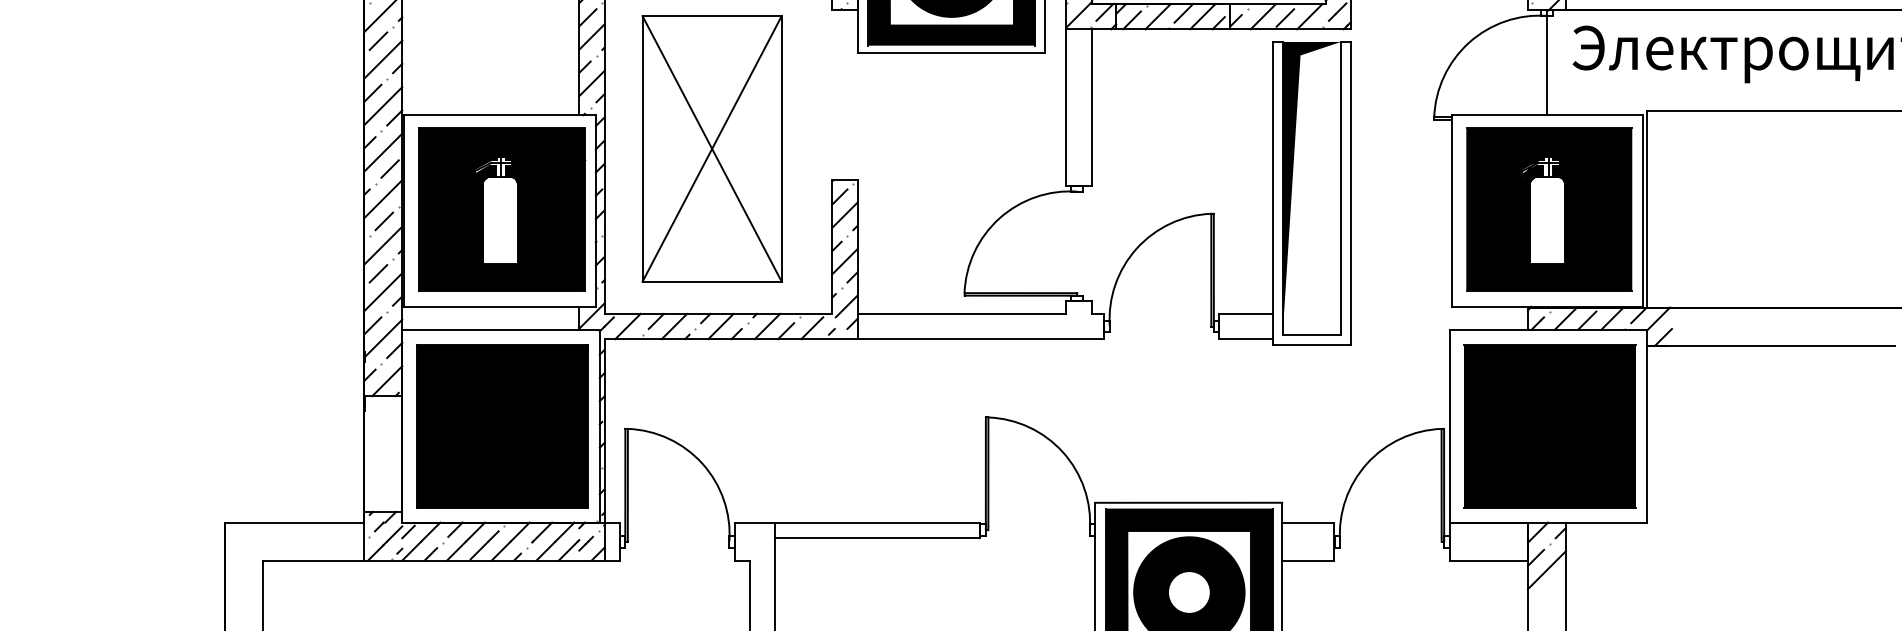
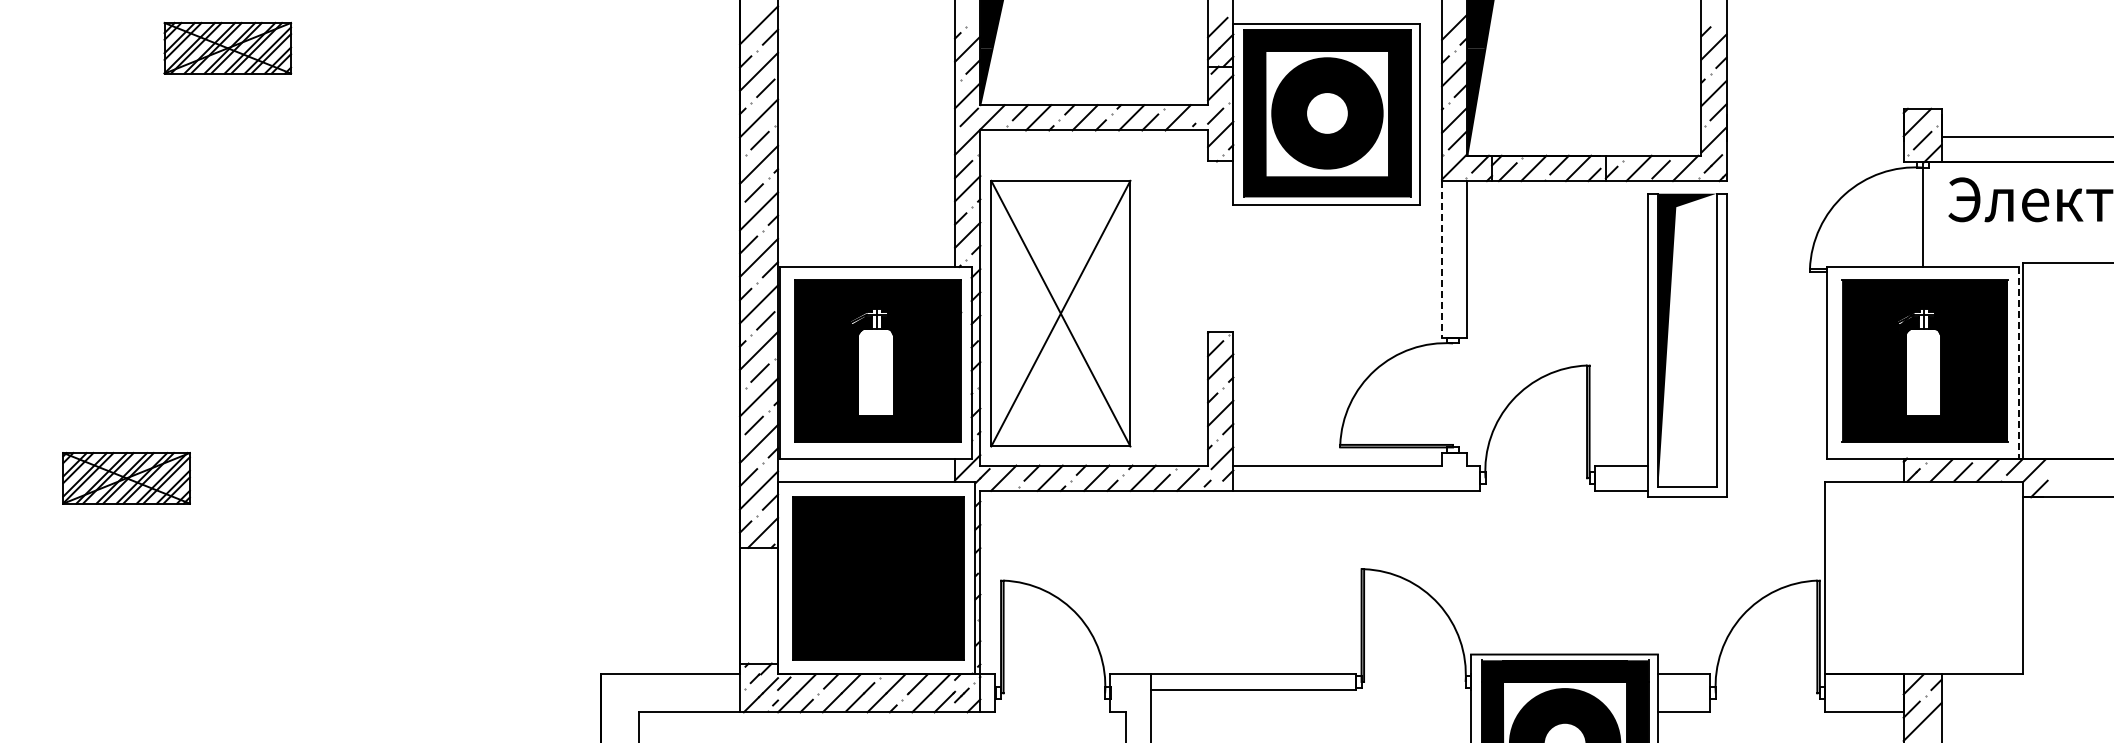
line: (1066, 107) -> (1442, 259), solid -> dashed
part: (711, 148) -> (1060, 313), moved
line: (1642, 210) -> (2018, 362), solid -> dashed
part: (1549, 426) -> (1925, 578), removed

